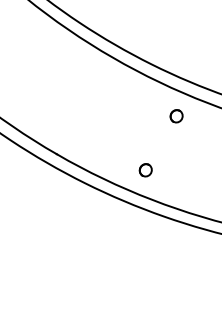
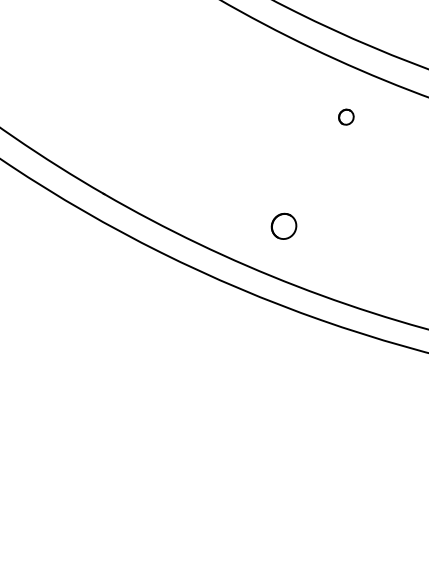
part: (176, 116) -> (346, 117), size x0.6

